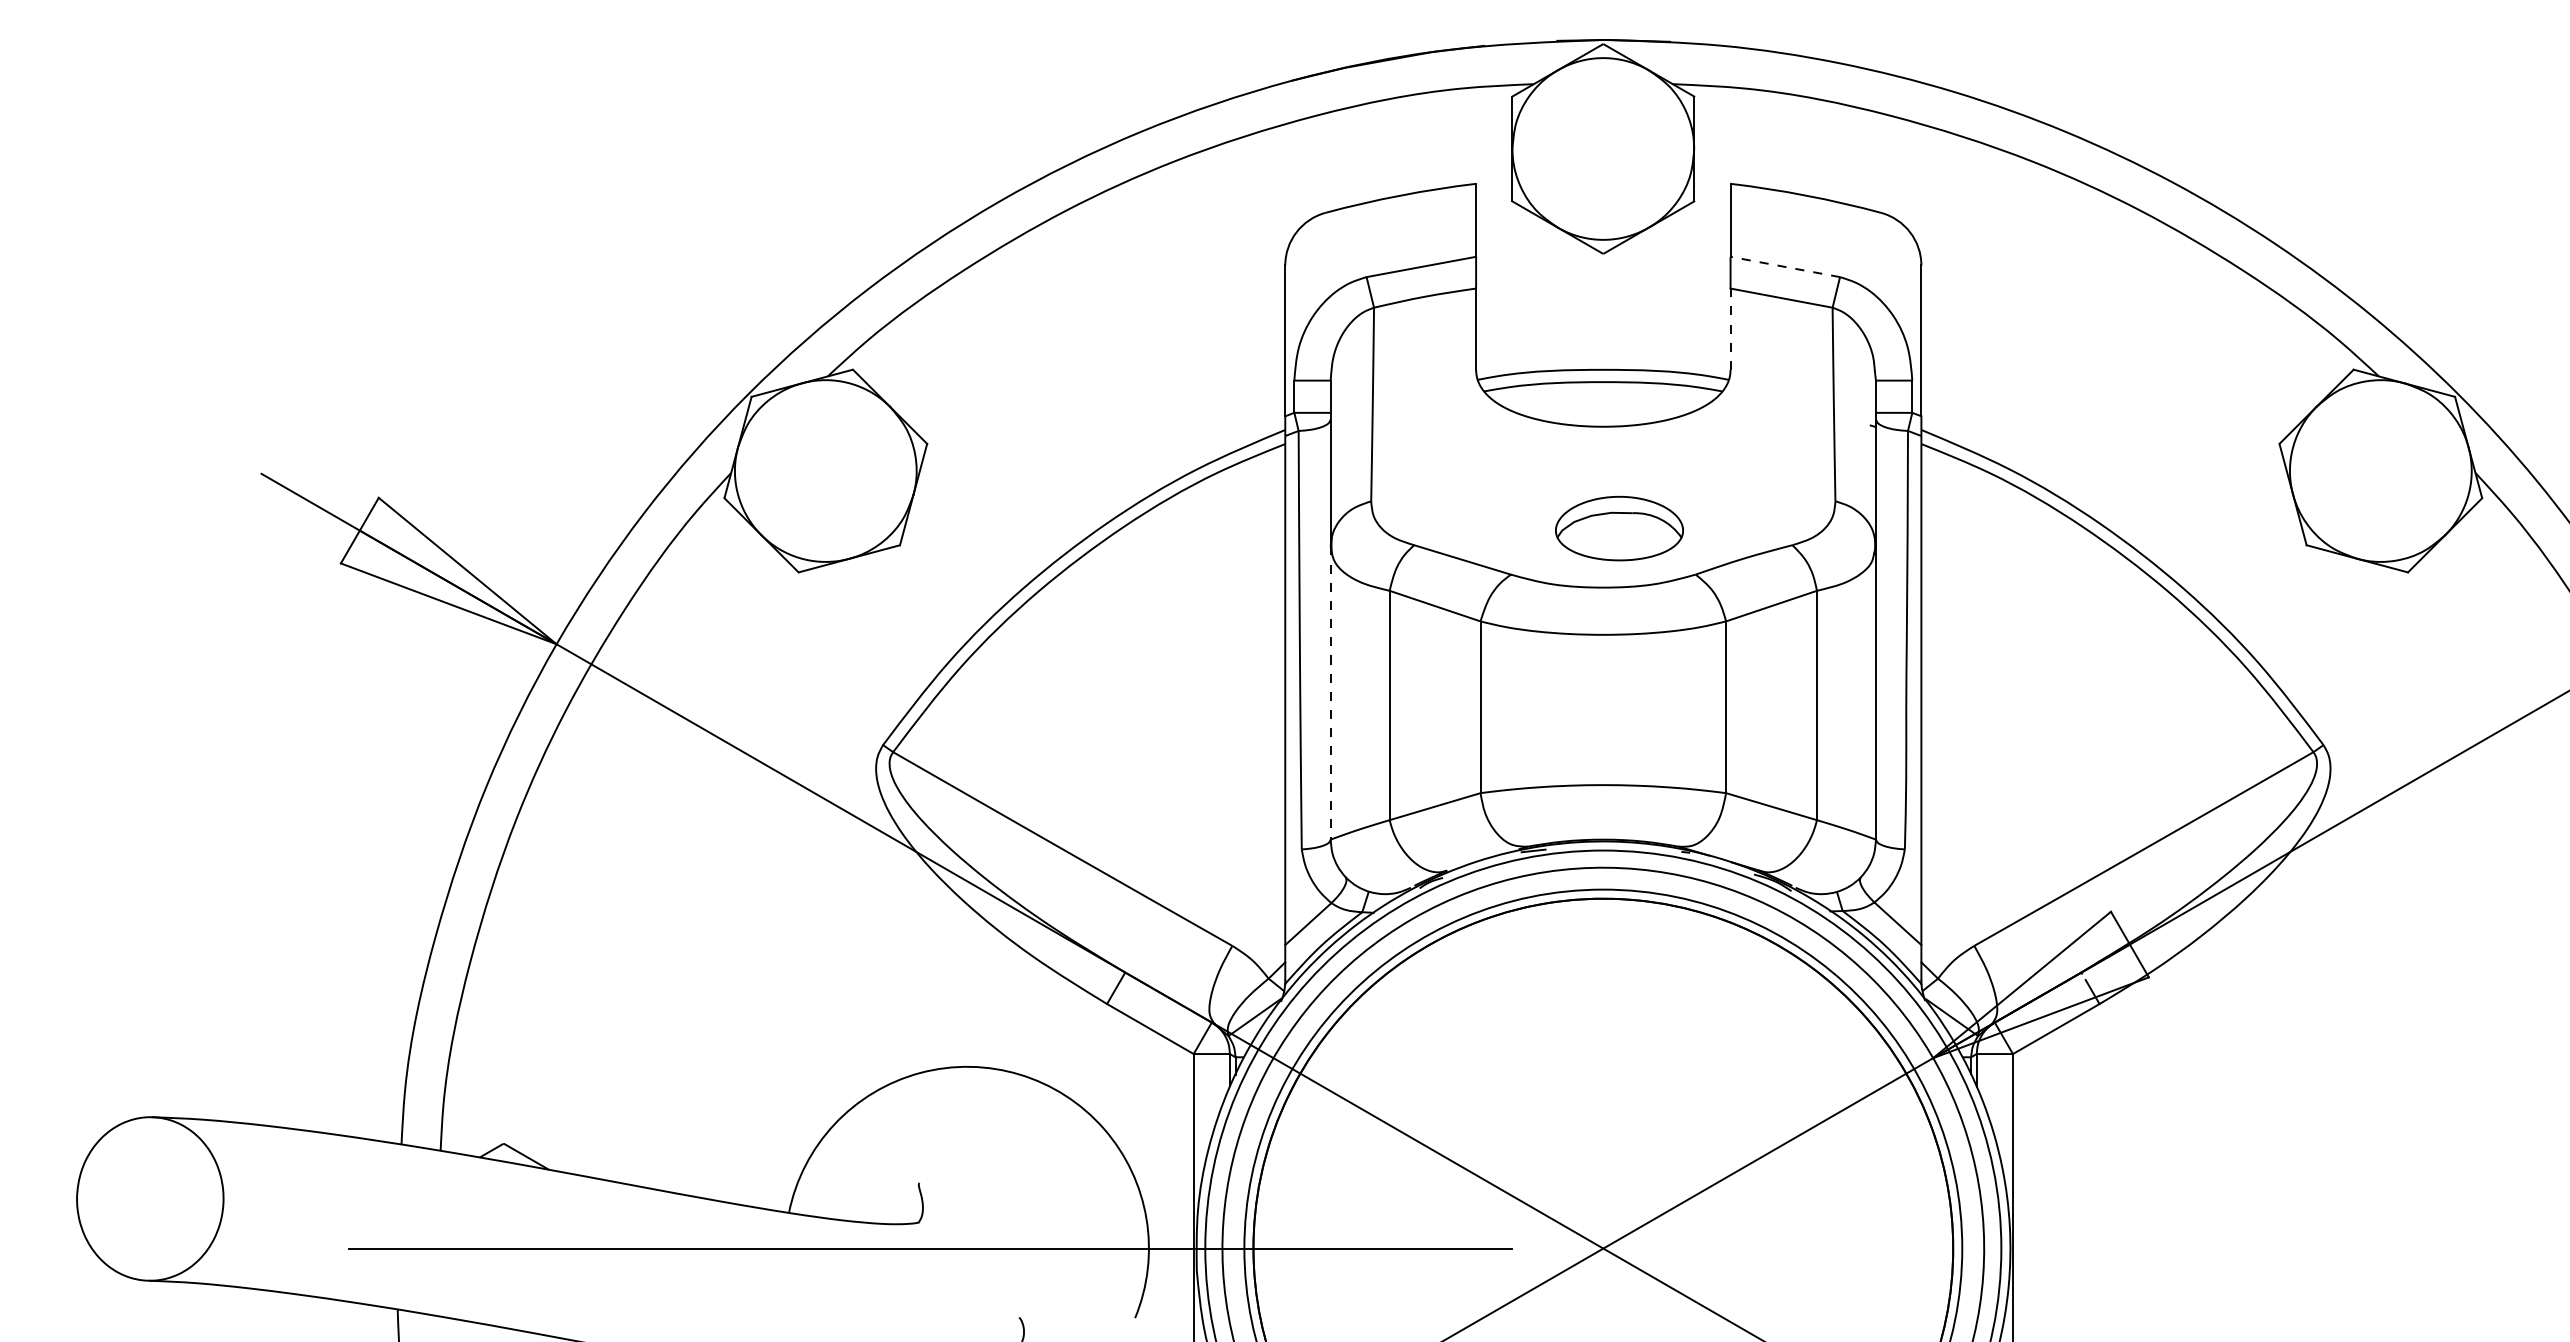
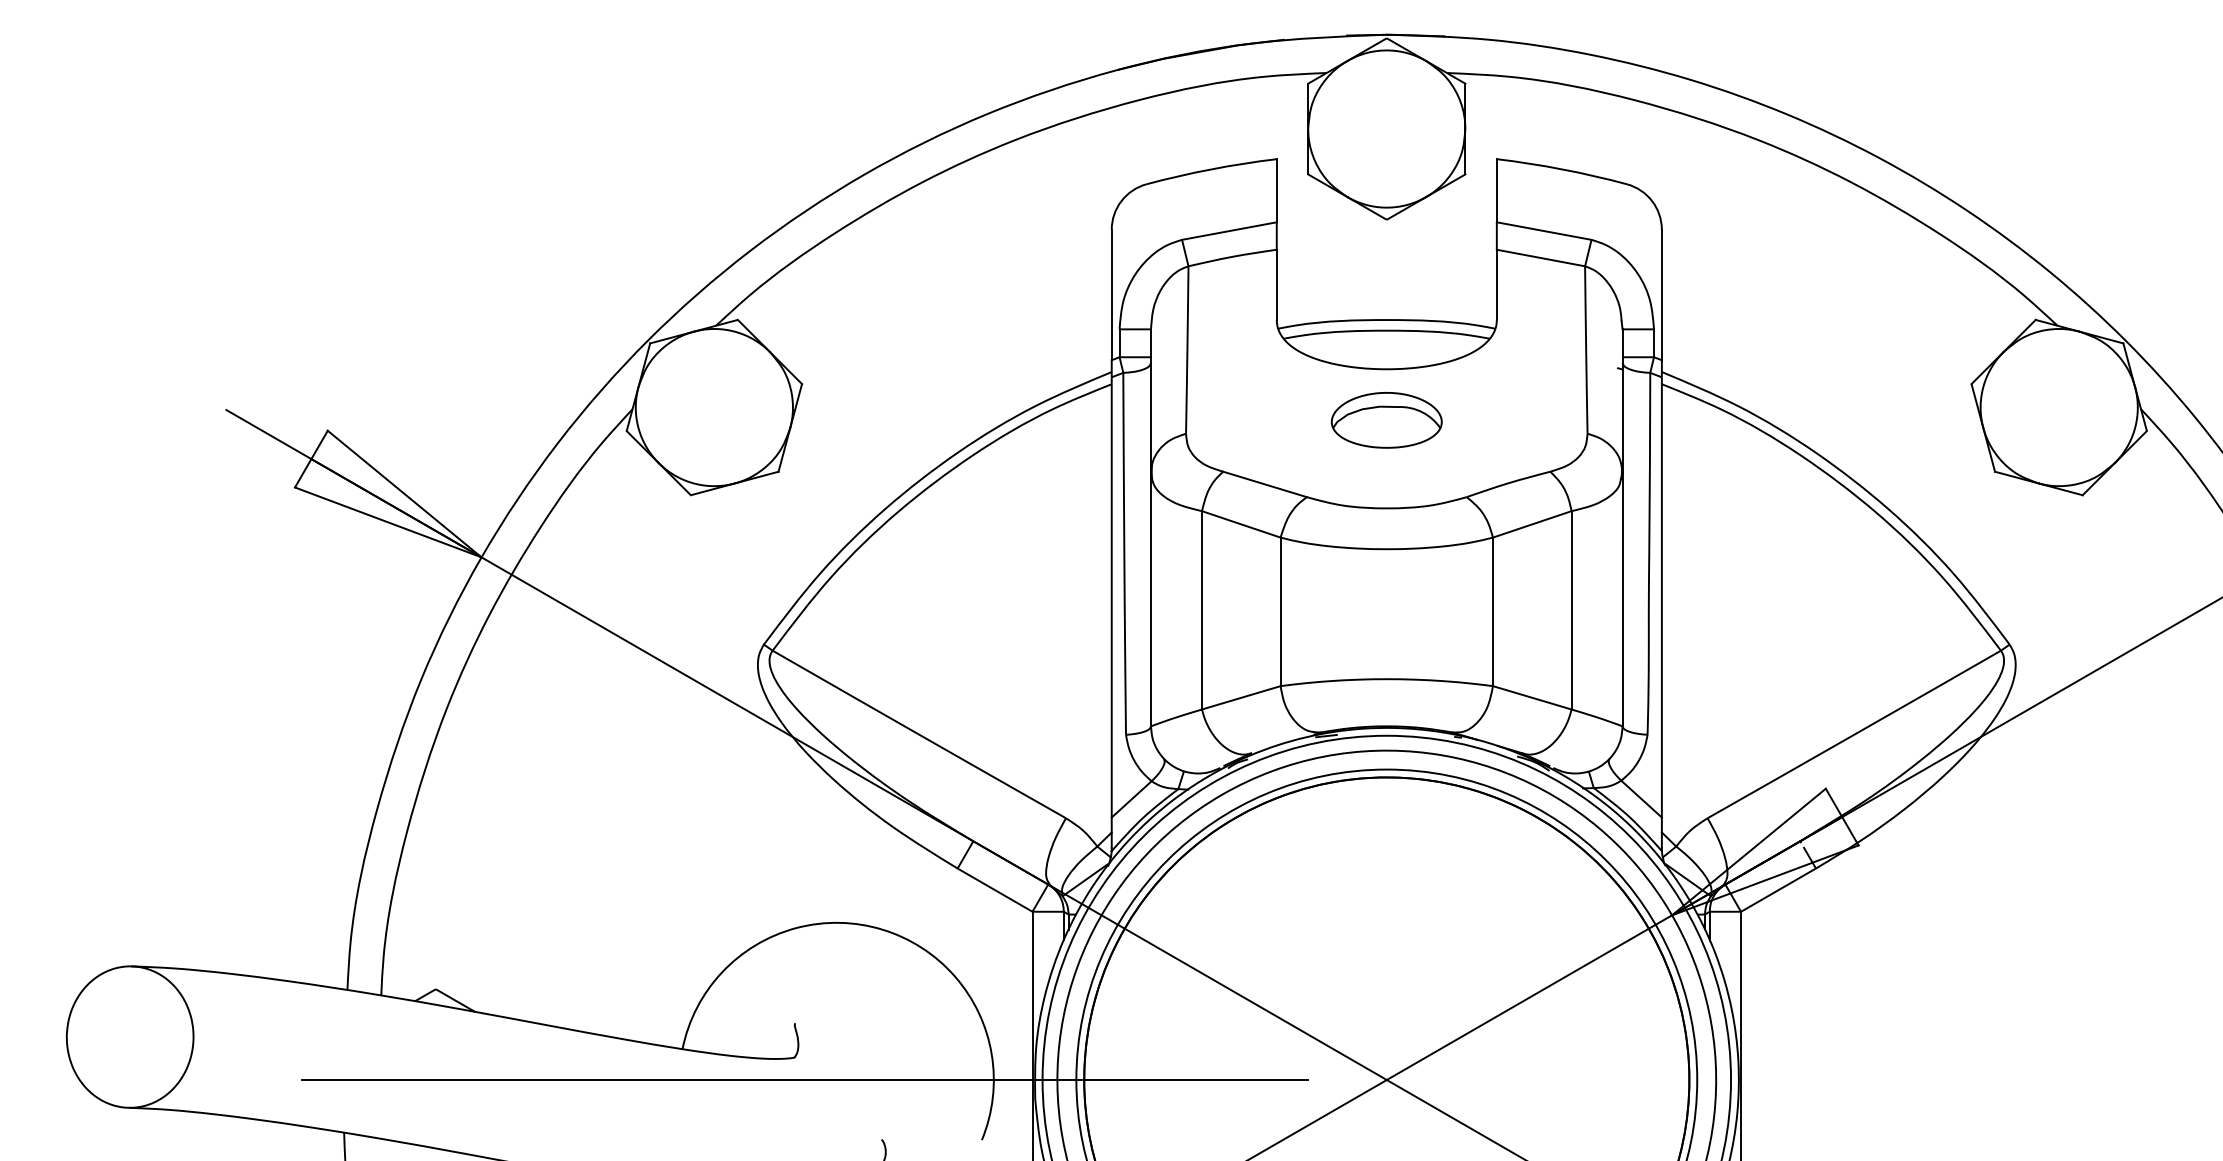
line: (1784, 266) -> (1543, 230), dashed -> solid
line: (1730, 328) -> (1496, 284), dashed -> solid
part: (1619, 528) -> (1386, 420), moved
line: (1331, 692) -> (1151, 599), dashed -> solid

